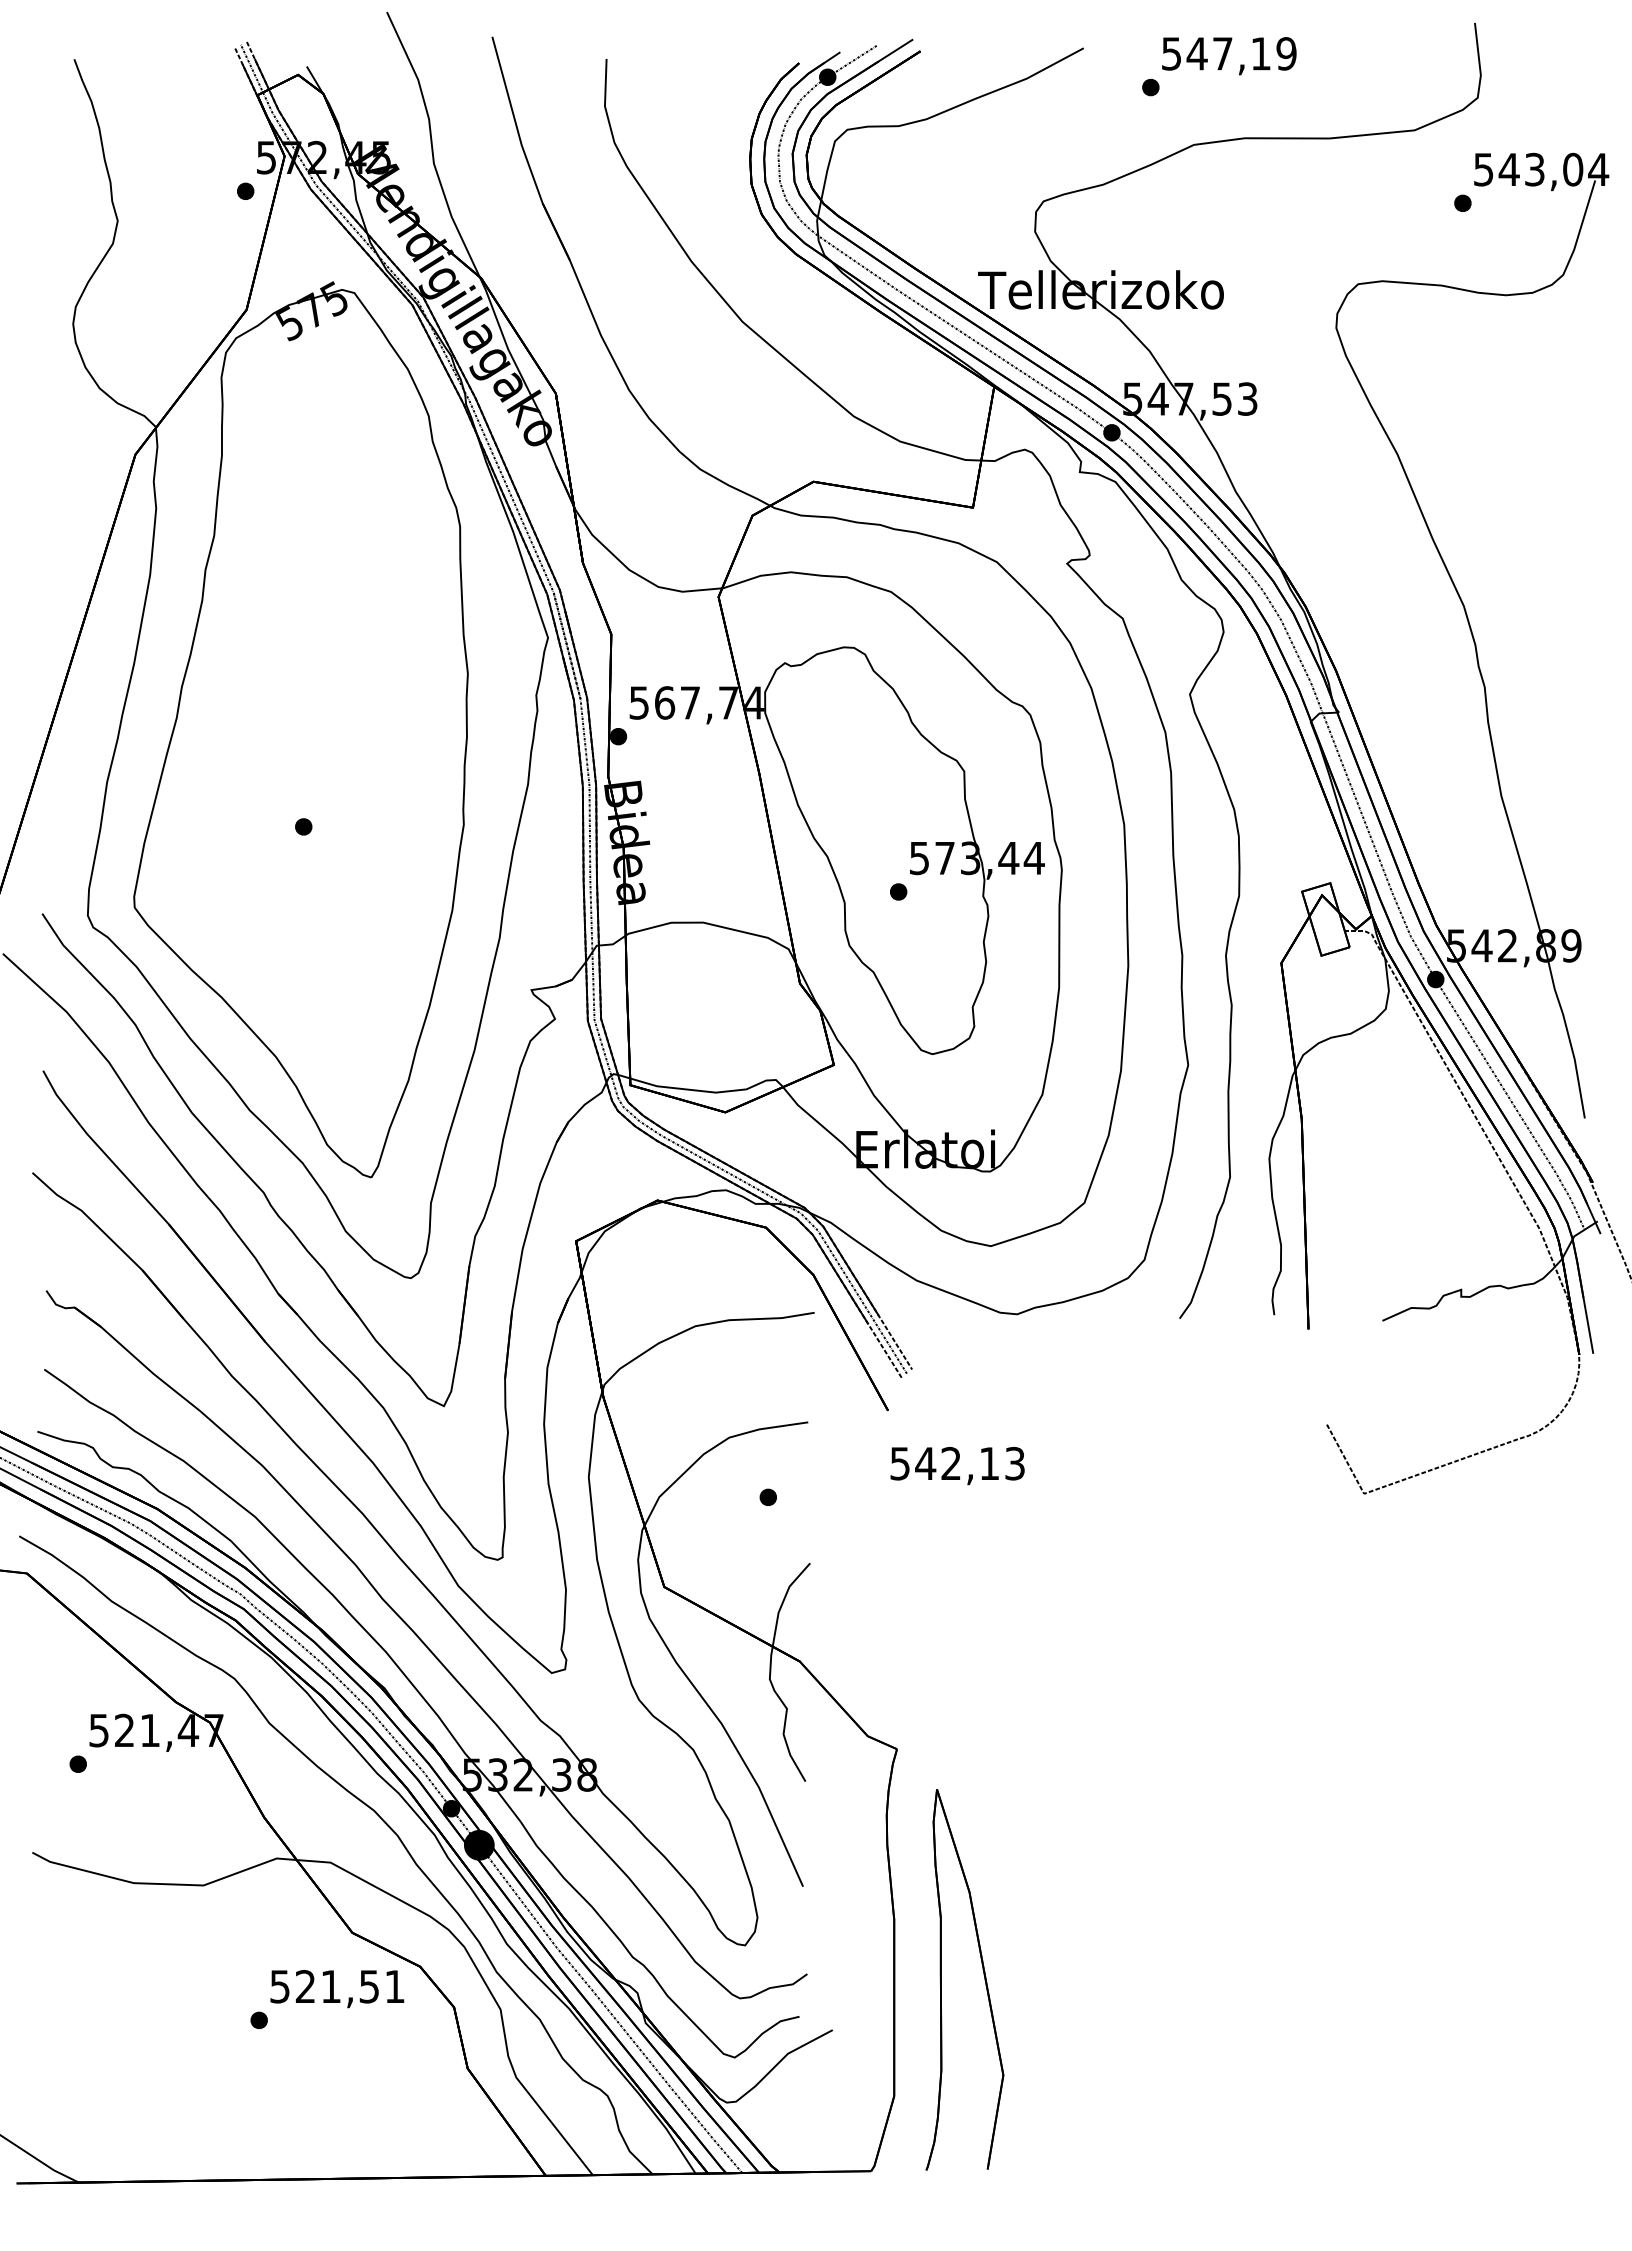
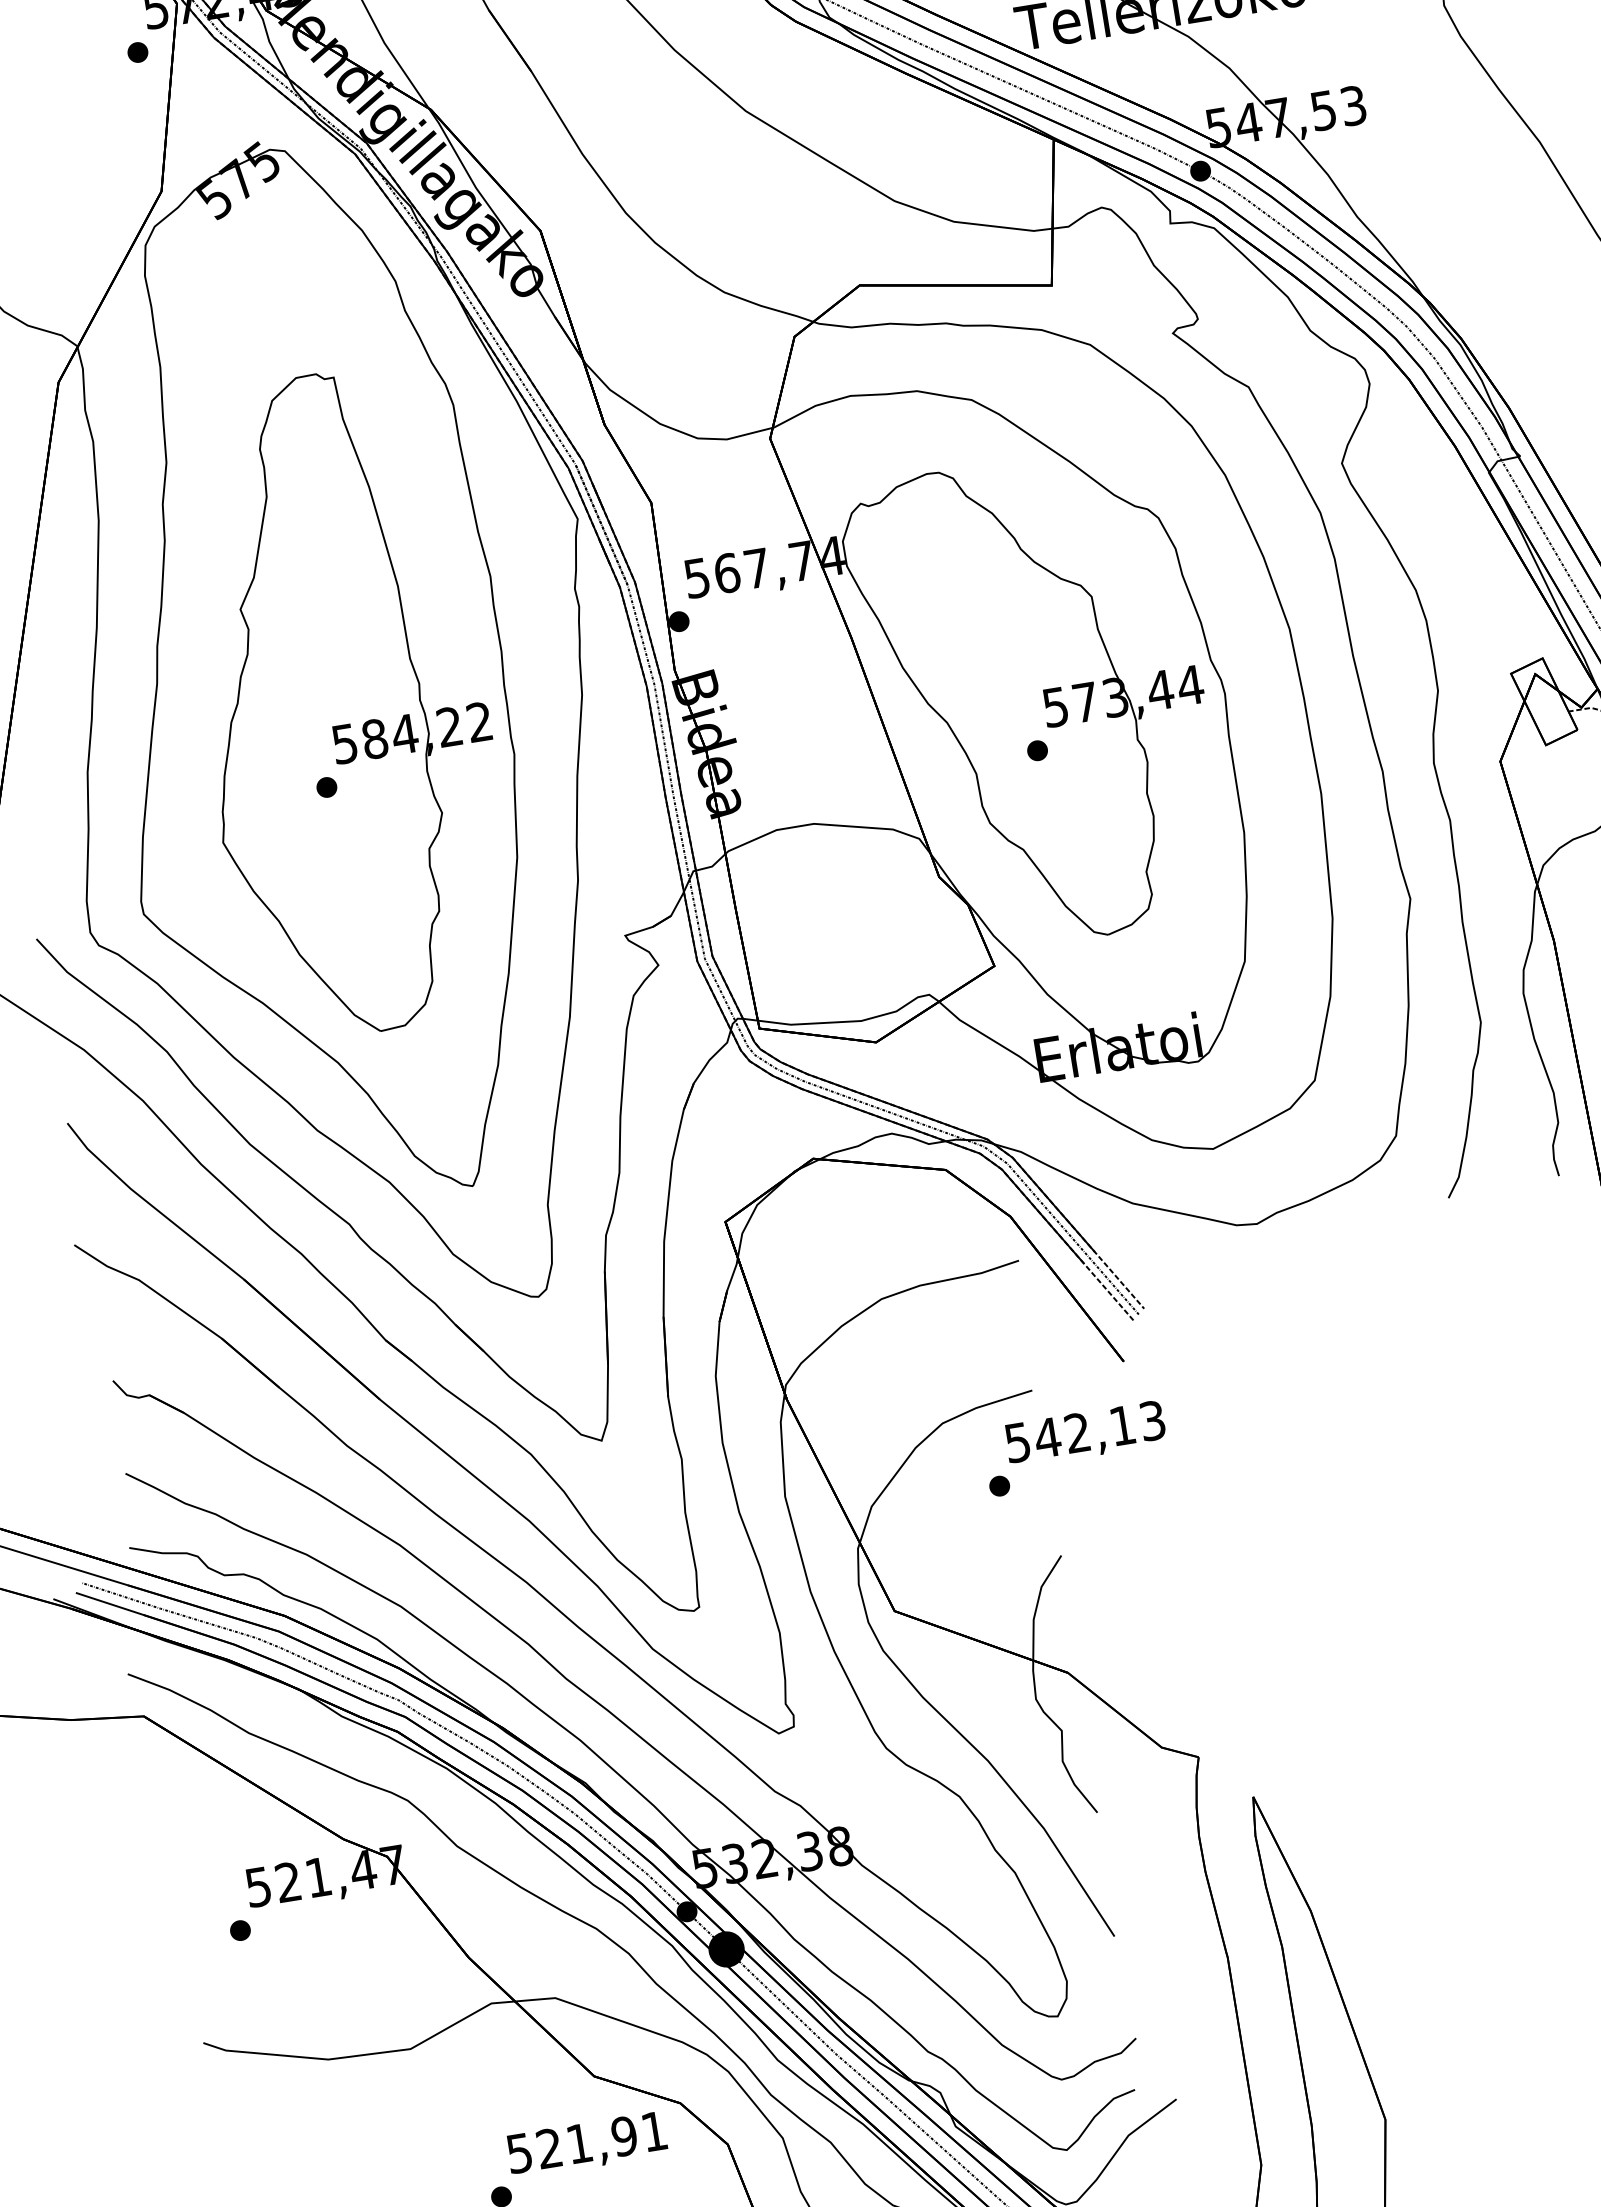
part: (328, 759) -> (343, 703), added
text: (957, 1466) -> (1085, 1435), moved
text: (369, 1986) -> (624, 2136), 521,51 -> 521,91

